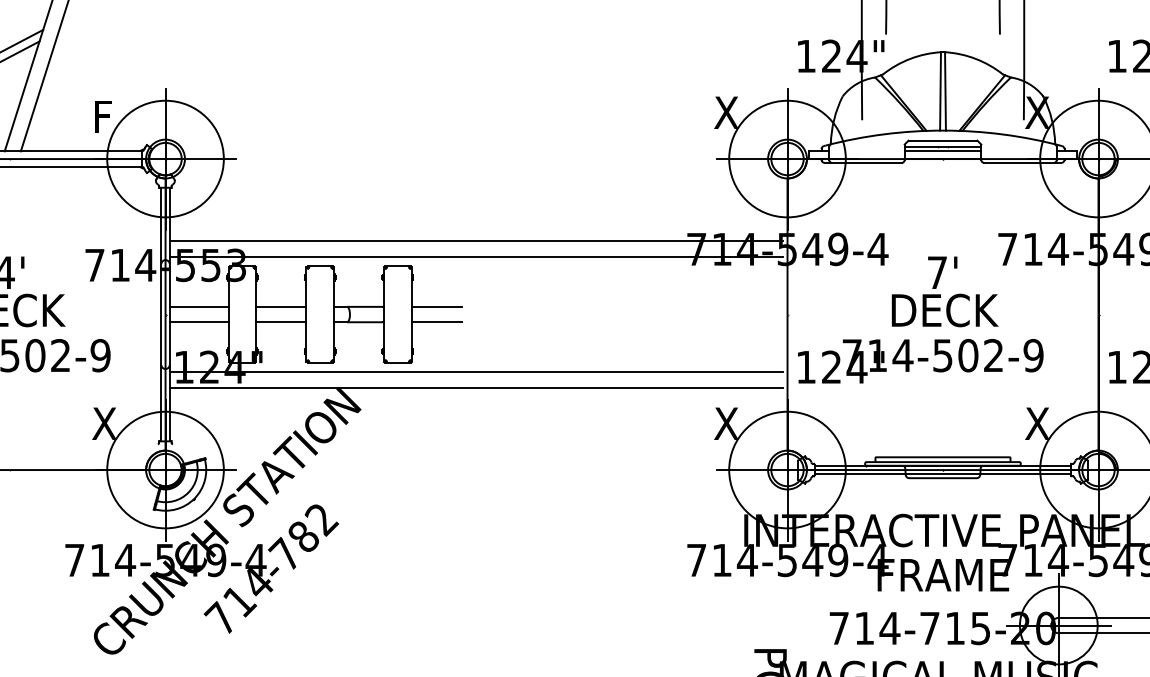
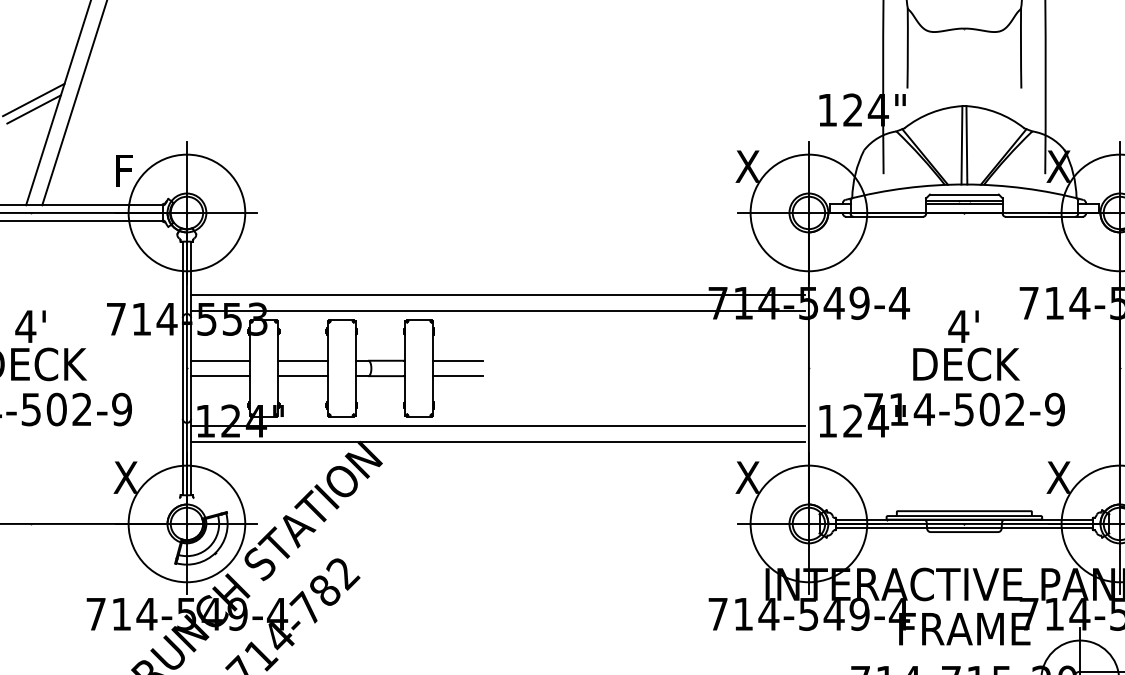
text: (936, 272) -> (957, 326), 7' -> 4'

